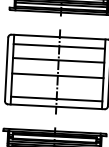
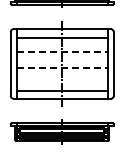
line: (58, 60) -> (62, 52), solid -> dashed
line: (58, 75) -> (62, 67), solid -> dashed

